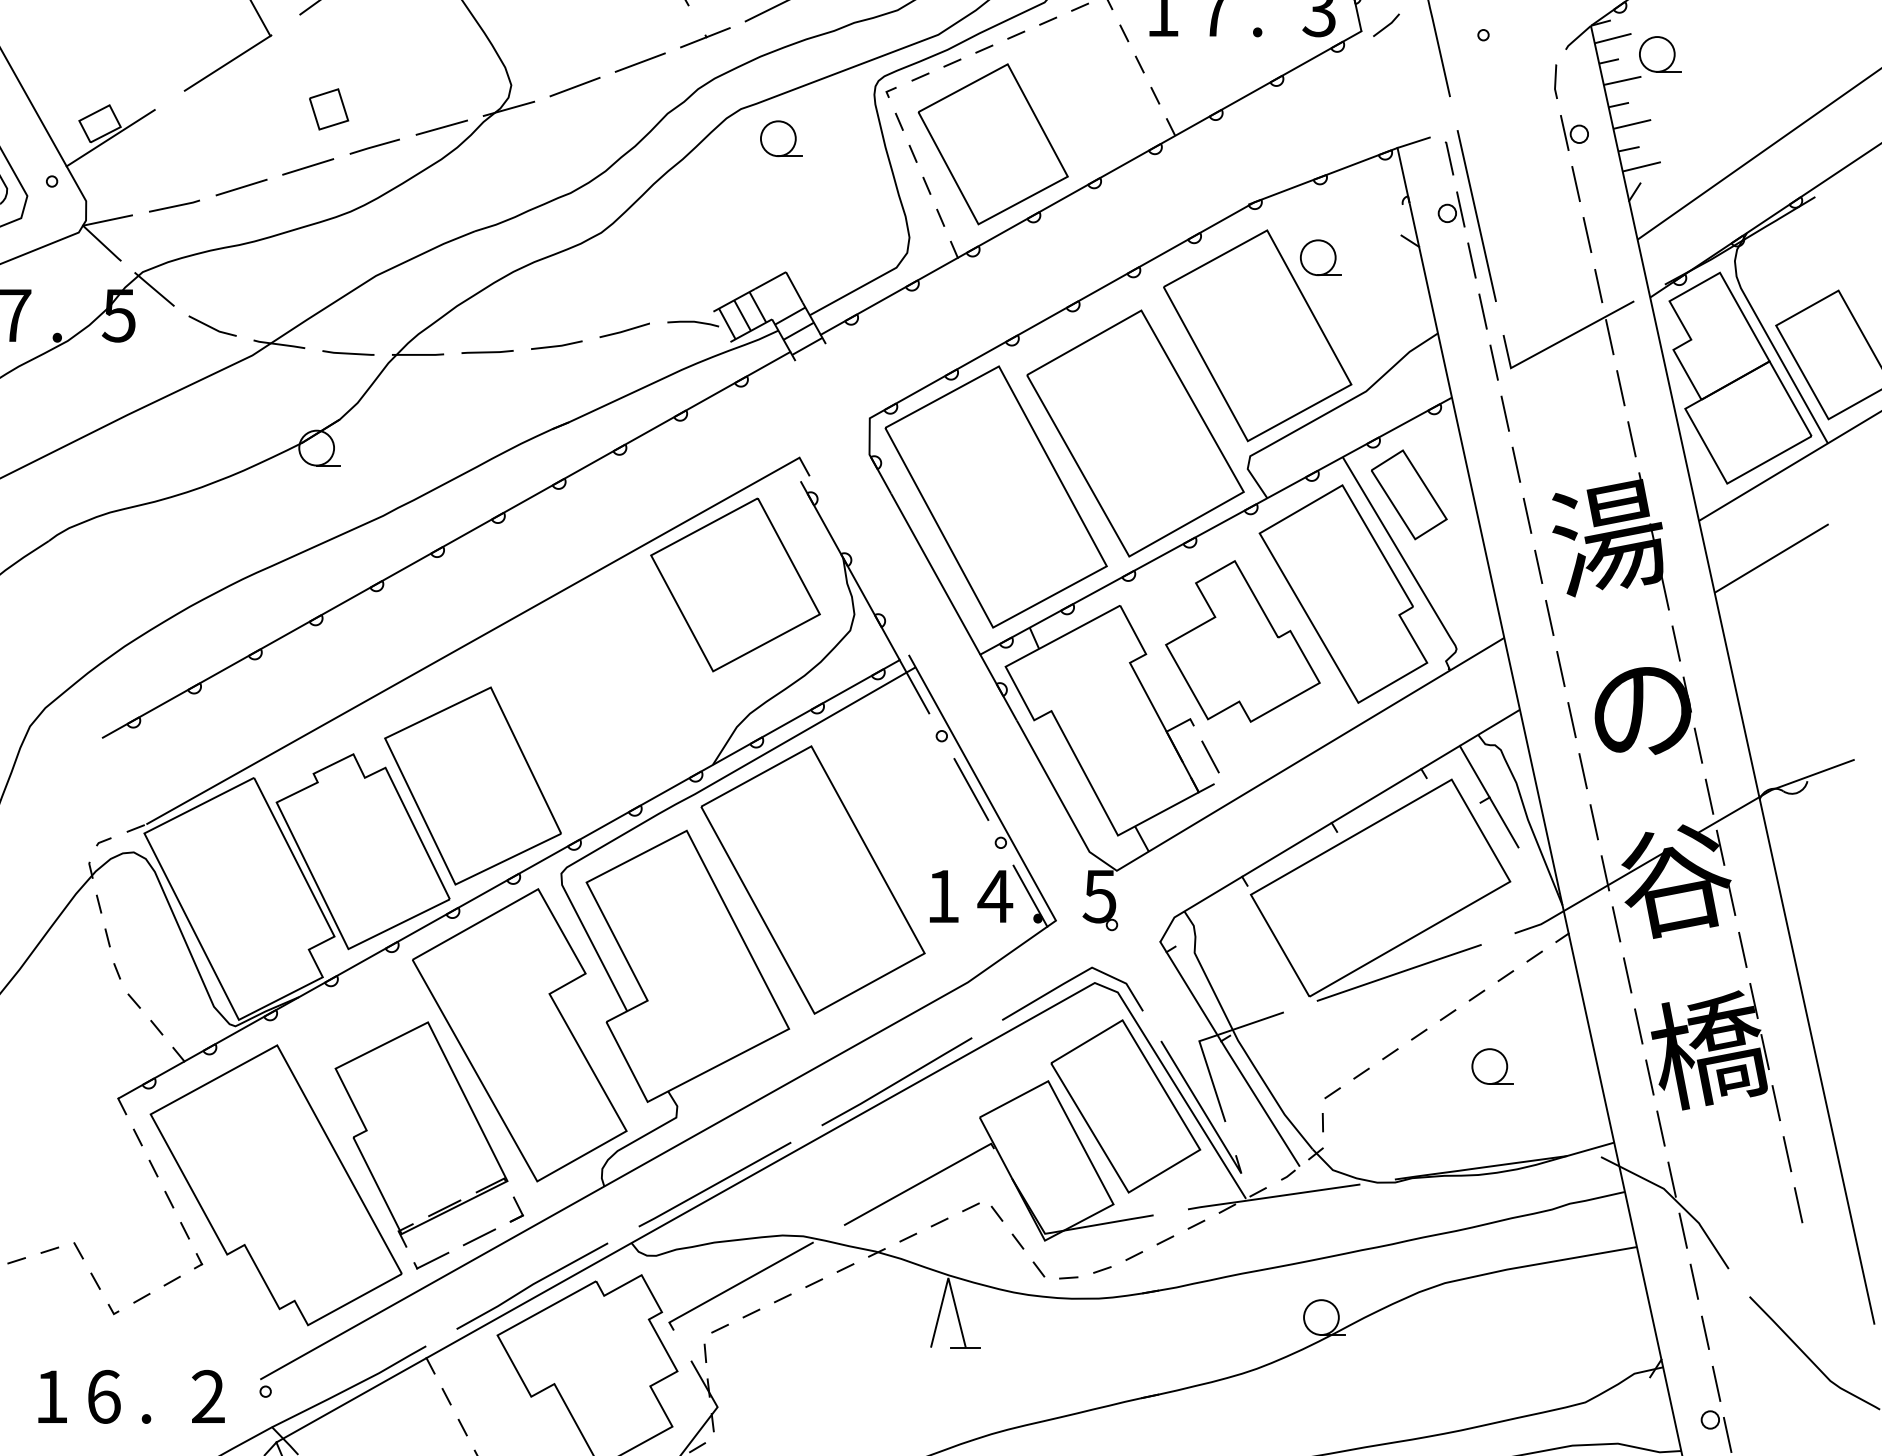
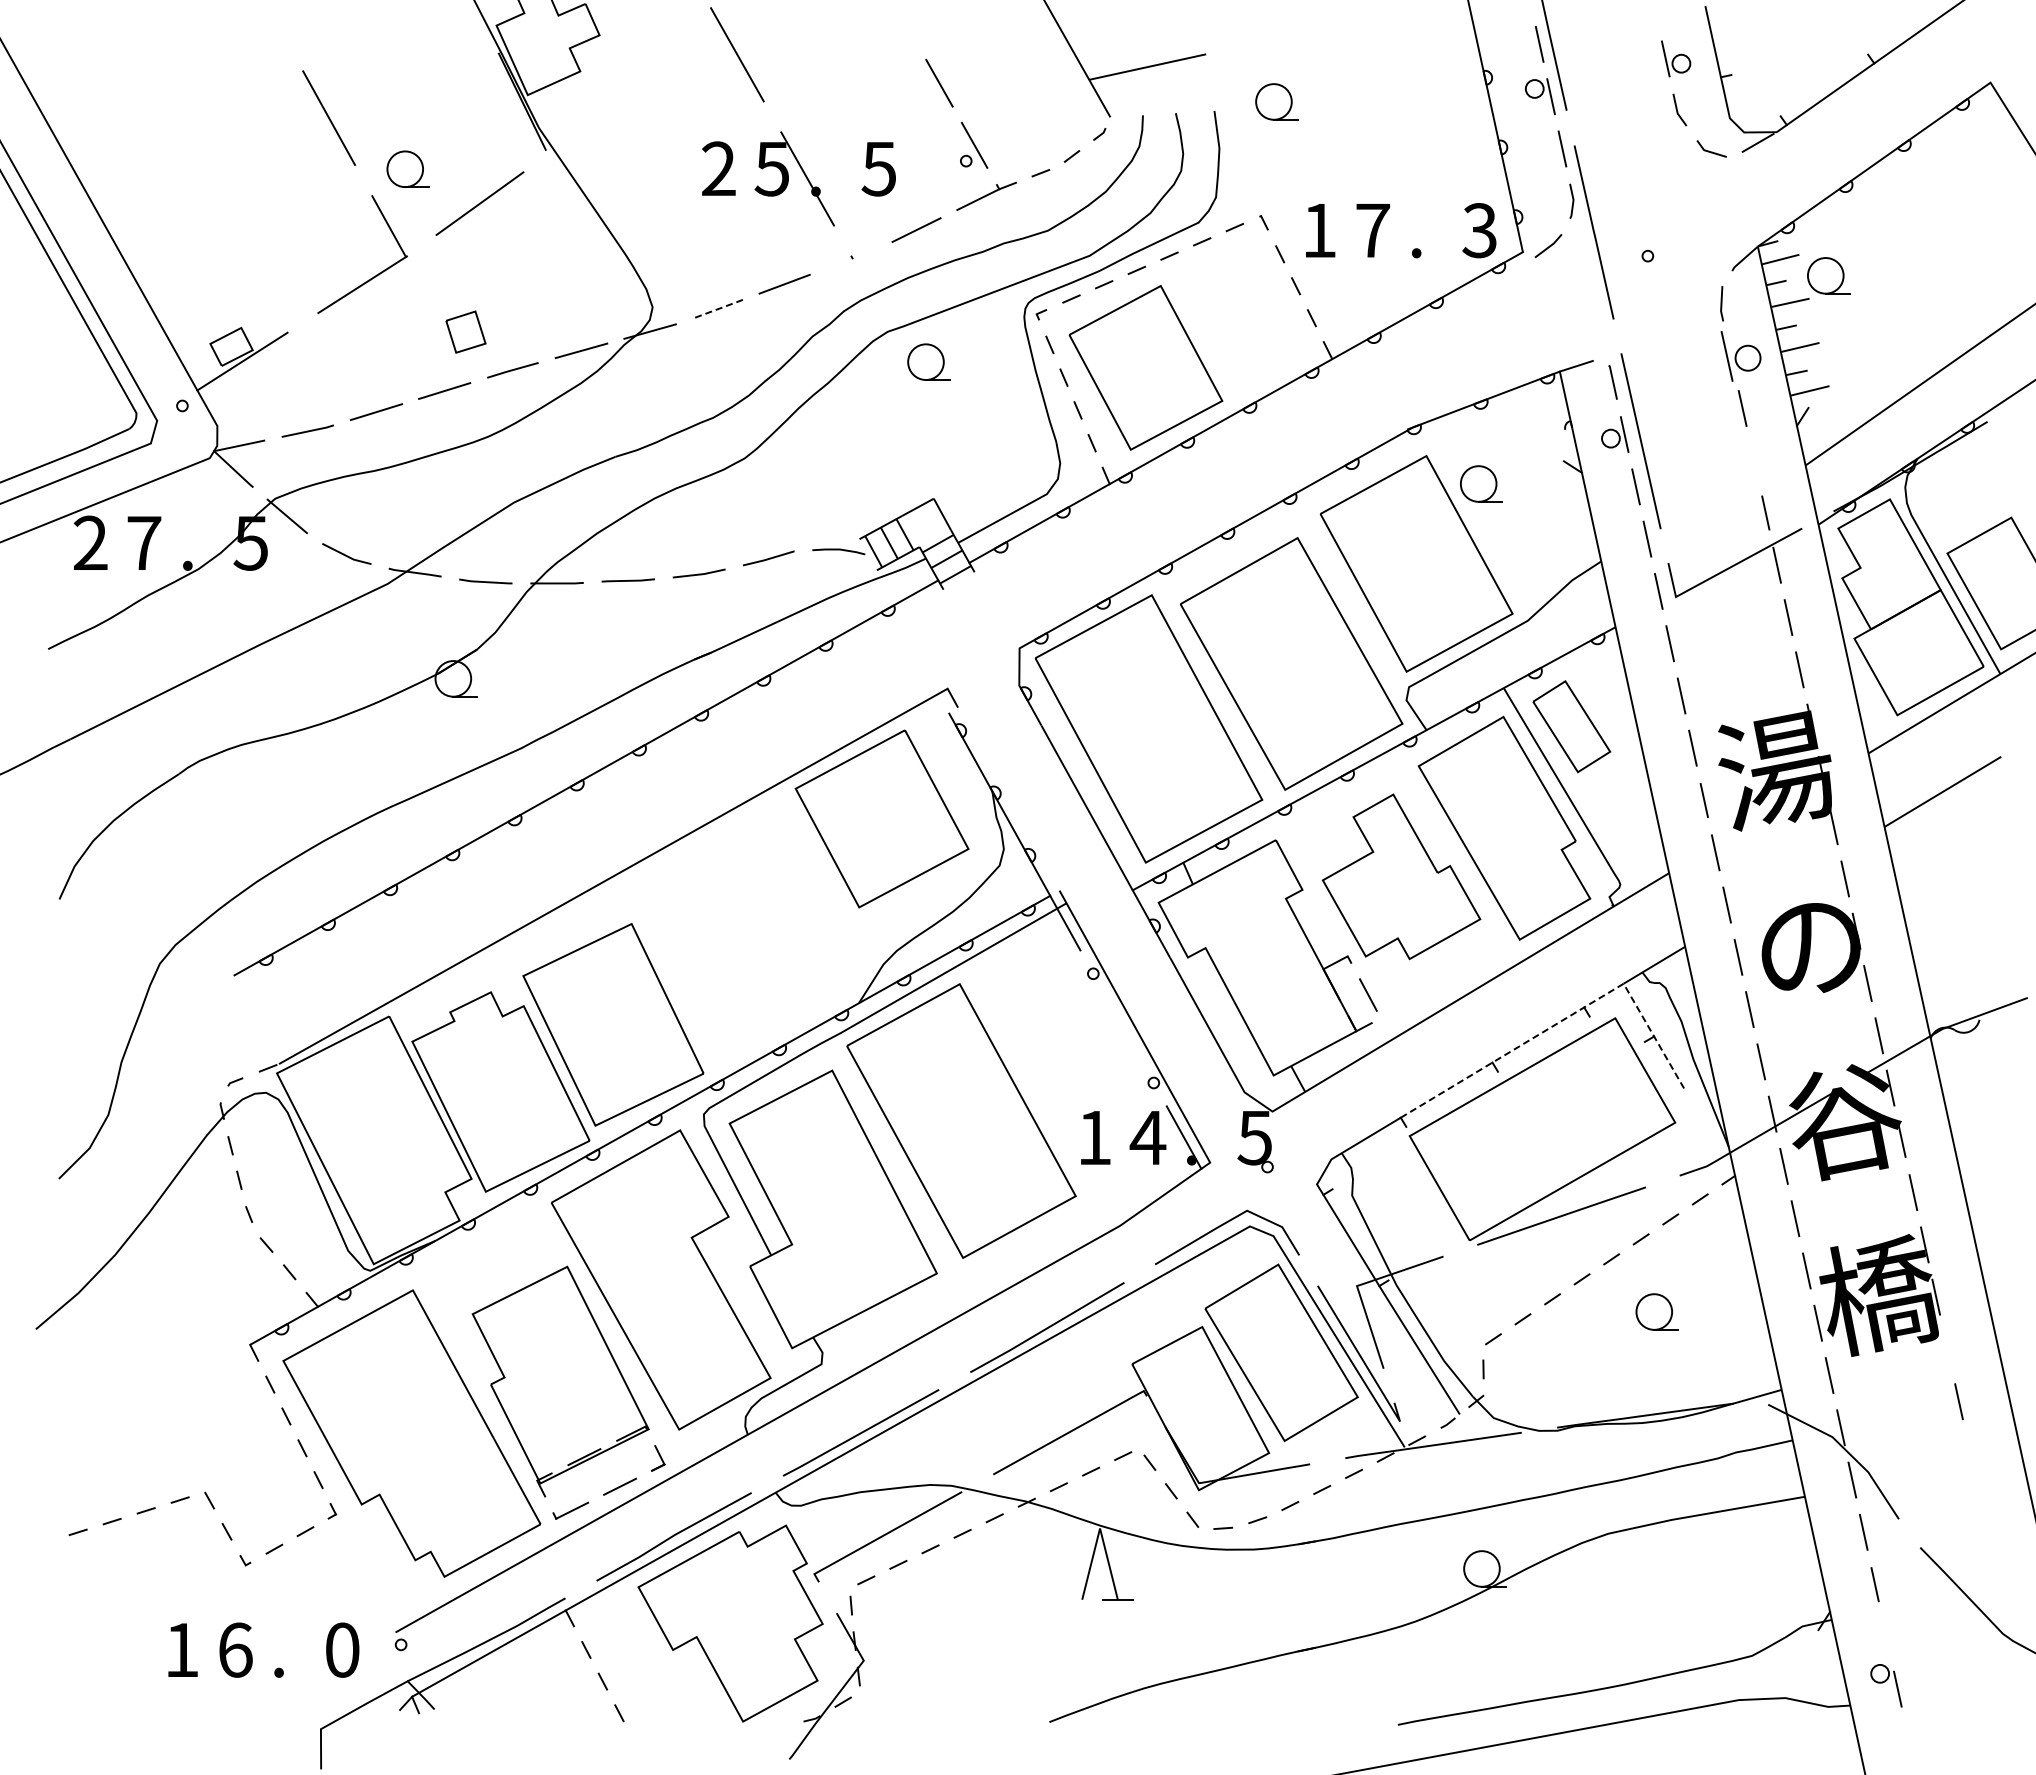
line: (705, 37) -> (851, 258), removed
line: (574, 87) -> (717, 309), solid -> dashed
part: (1573, 132) -> (1740, 355), size x1.4
line: (1587, 234) -> (1754, 460), removed
line: (1402, 780) -> (1564, 1019), solid -> dashed
line: (971, 789) -> (1123, 1028), removed
line: (1776, 1103) -> (1947, 1349), removed
line: (1798, 1204) -> (1970, 1453), removed
line: (1716, 1383) -> (1886, 1636), removed
text: (208, 1396) -> (342, 1649), 2 -> 0

